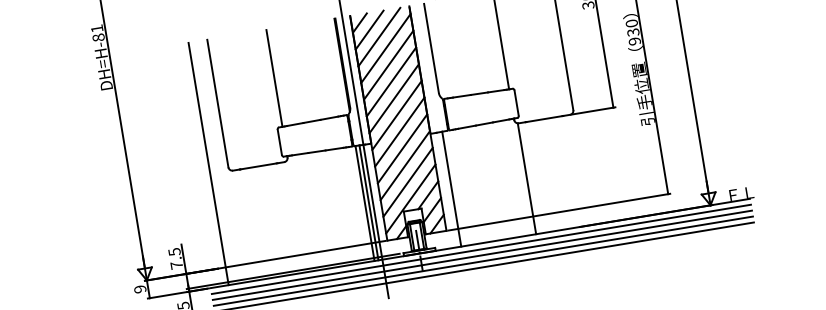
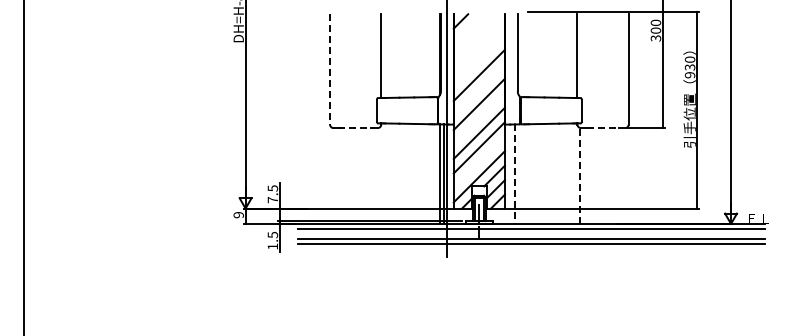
line: (368, 30) -> (467, 28), removed
line: (379, 36) -> (475, 35), removed
line: (384, 48) -> (478, 46), removed
line: (387, 64) -> (478, 60), removed
line: (393, 98) -> (478, 89), removed
line: (218, 103) -> (330, 69), solid -> dashed
line: (545, 119) -> (603, 128), solid -> dashed
line: (398, 131) -> (478, 118), removed
line: (208, 163) -> (313, 118), removed
line: (262, 166) -> (358, 128), solid -> dashed
line: (527, 178) -> (580, 175), solid -> dashed
line: (406, 181) -> (478, 161), removed
line: (452, 189) -> (515, 174), solid -> dashed
line: (482, 255) -> (531, 234), removed

